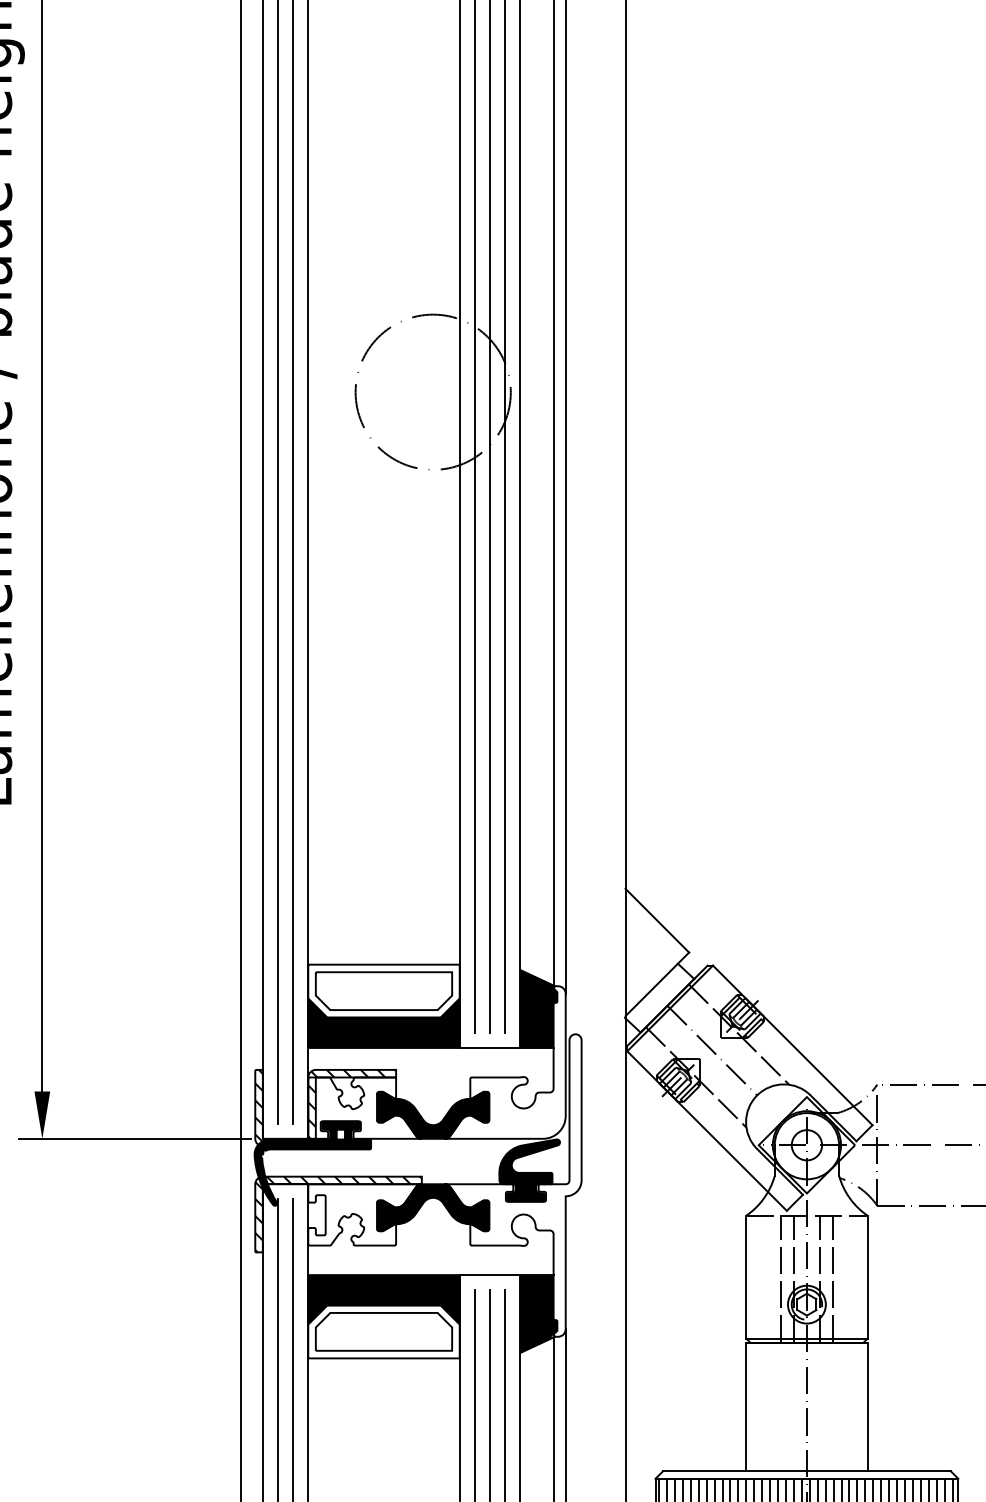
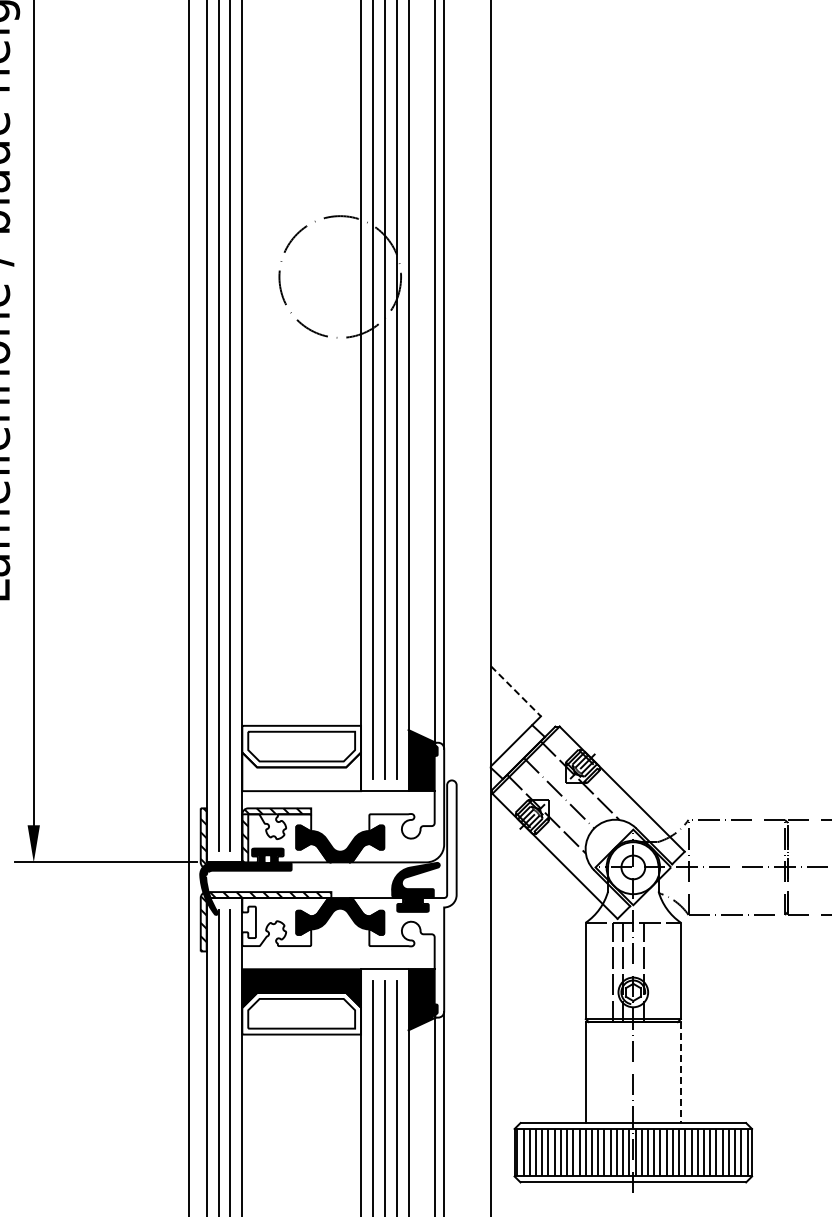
line: (657, 920) -> (516, 691), solid -> dashed
fill: (383, 1022) -> (301, 771), removed
line: (832, 1279) -> (653, 972), removed
line: (867, 1408) -> (680, 1073), solid -> dashed

